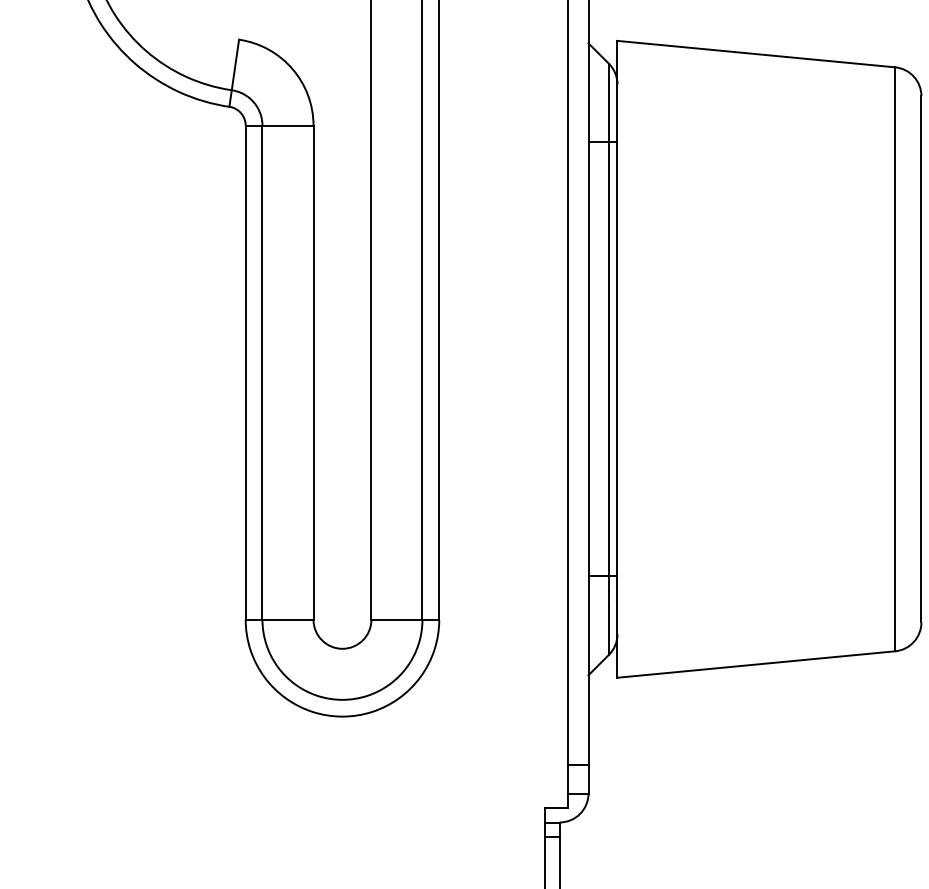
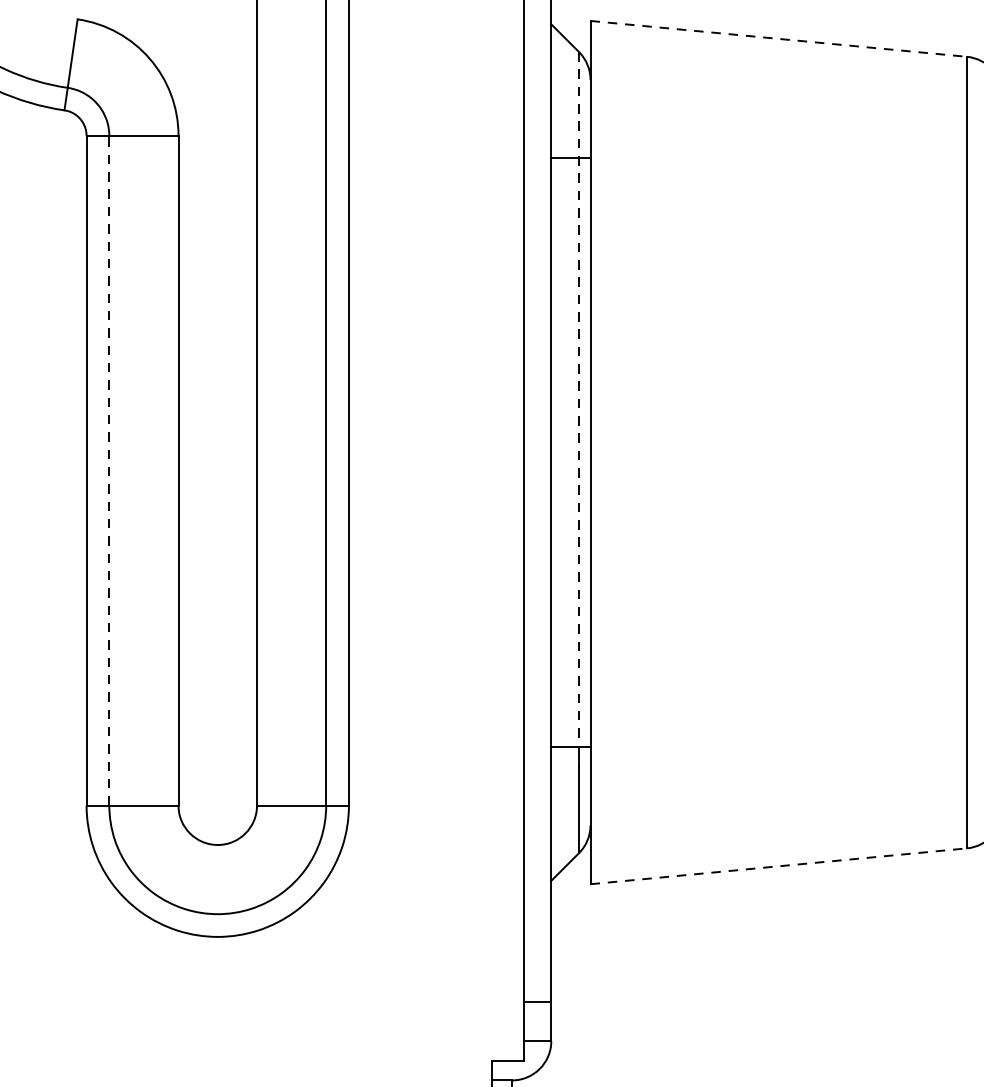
line: (756, 54) -> (778, 39), solid -> dashed
line: (609, 320) -> (579, 399), solid -> dashed
line: (262, 372) -> (109, 470), solid -> dashed
line: (756, 664) -> (778, 866), solid -> dashed

